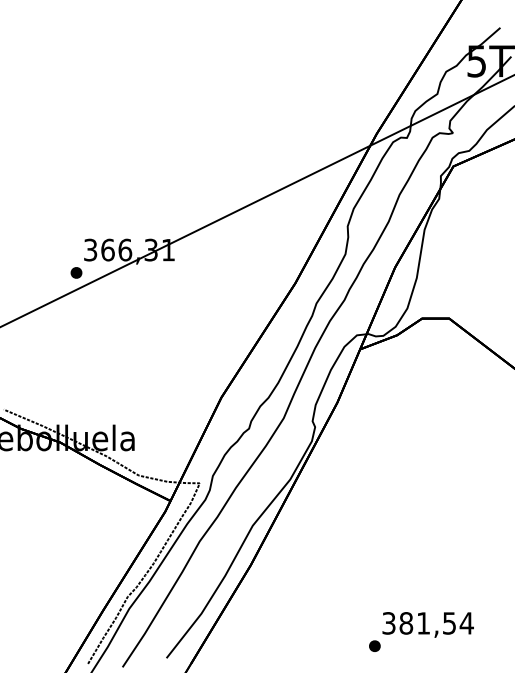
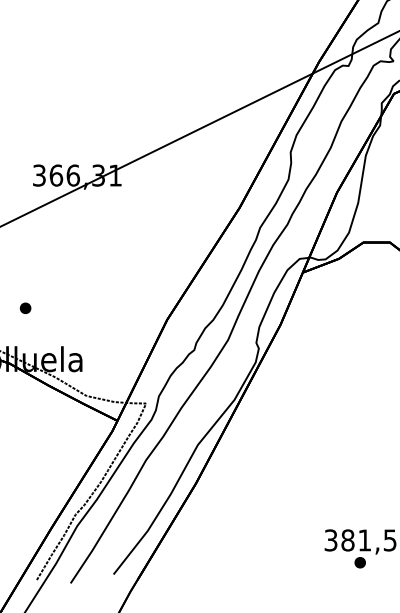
part: (76, 272) -> (25, 307), moved
part: (374, 645) -> (359, 562), moved

